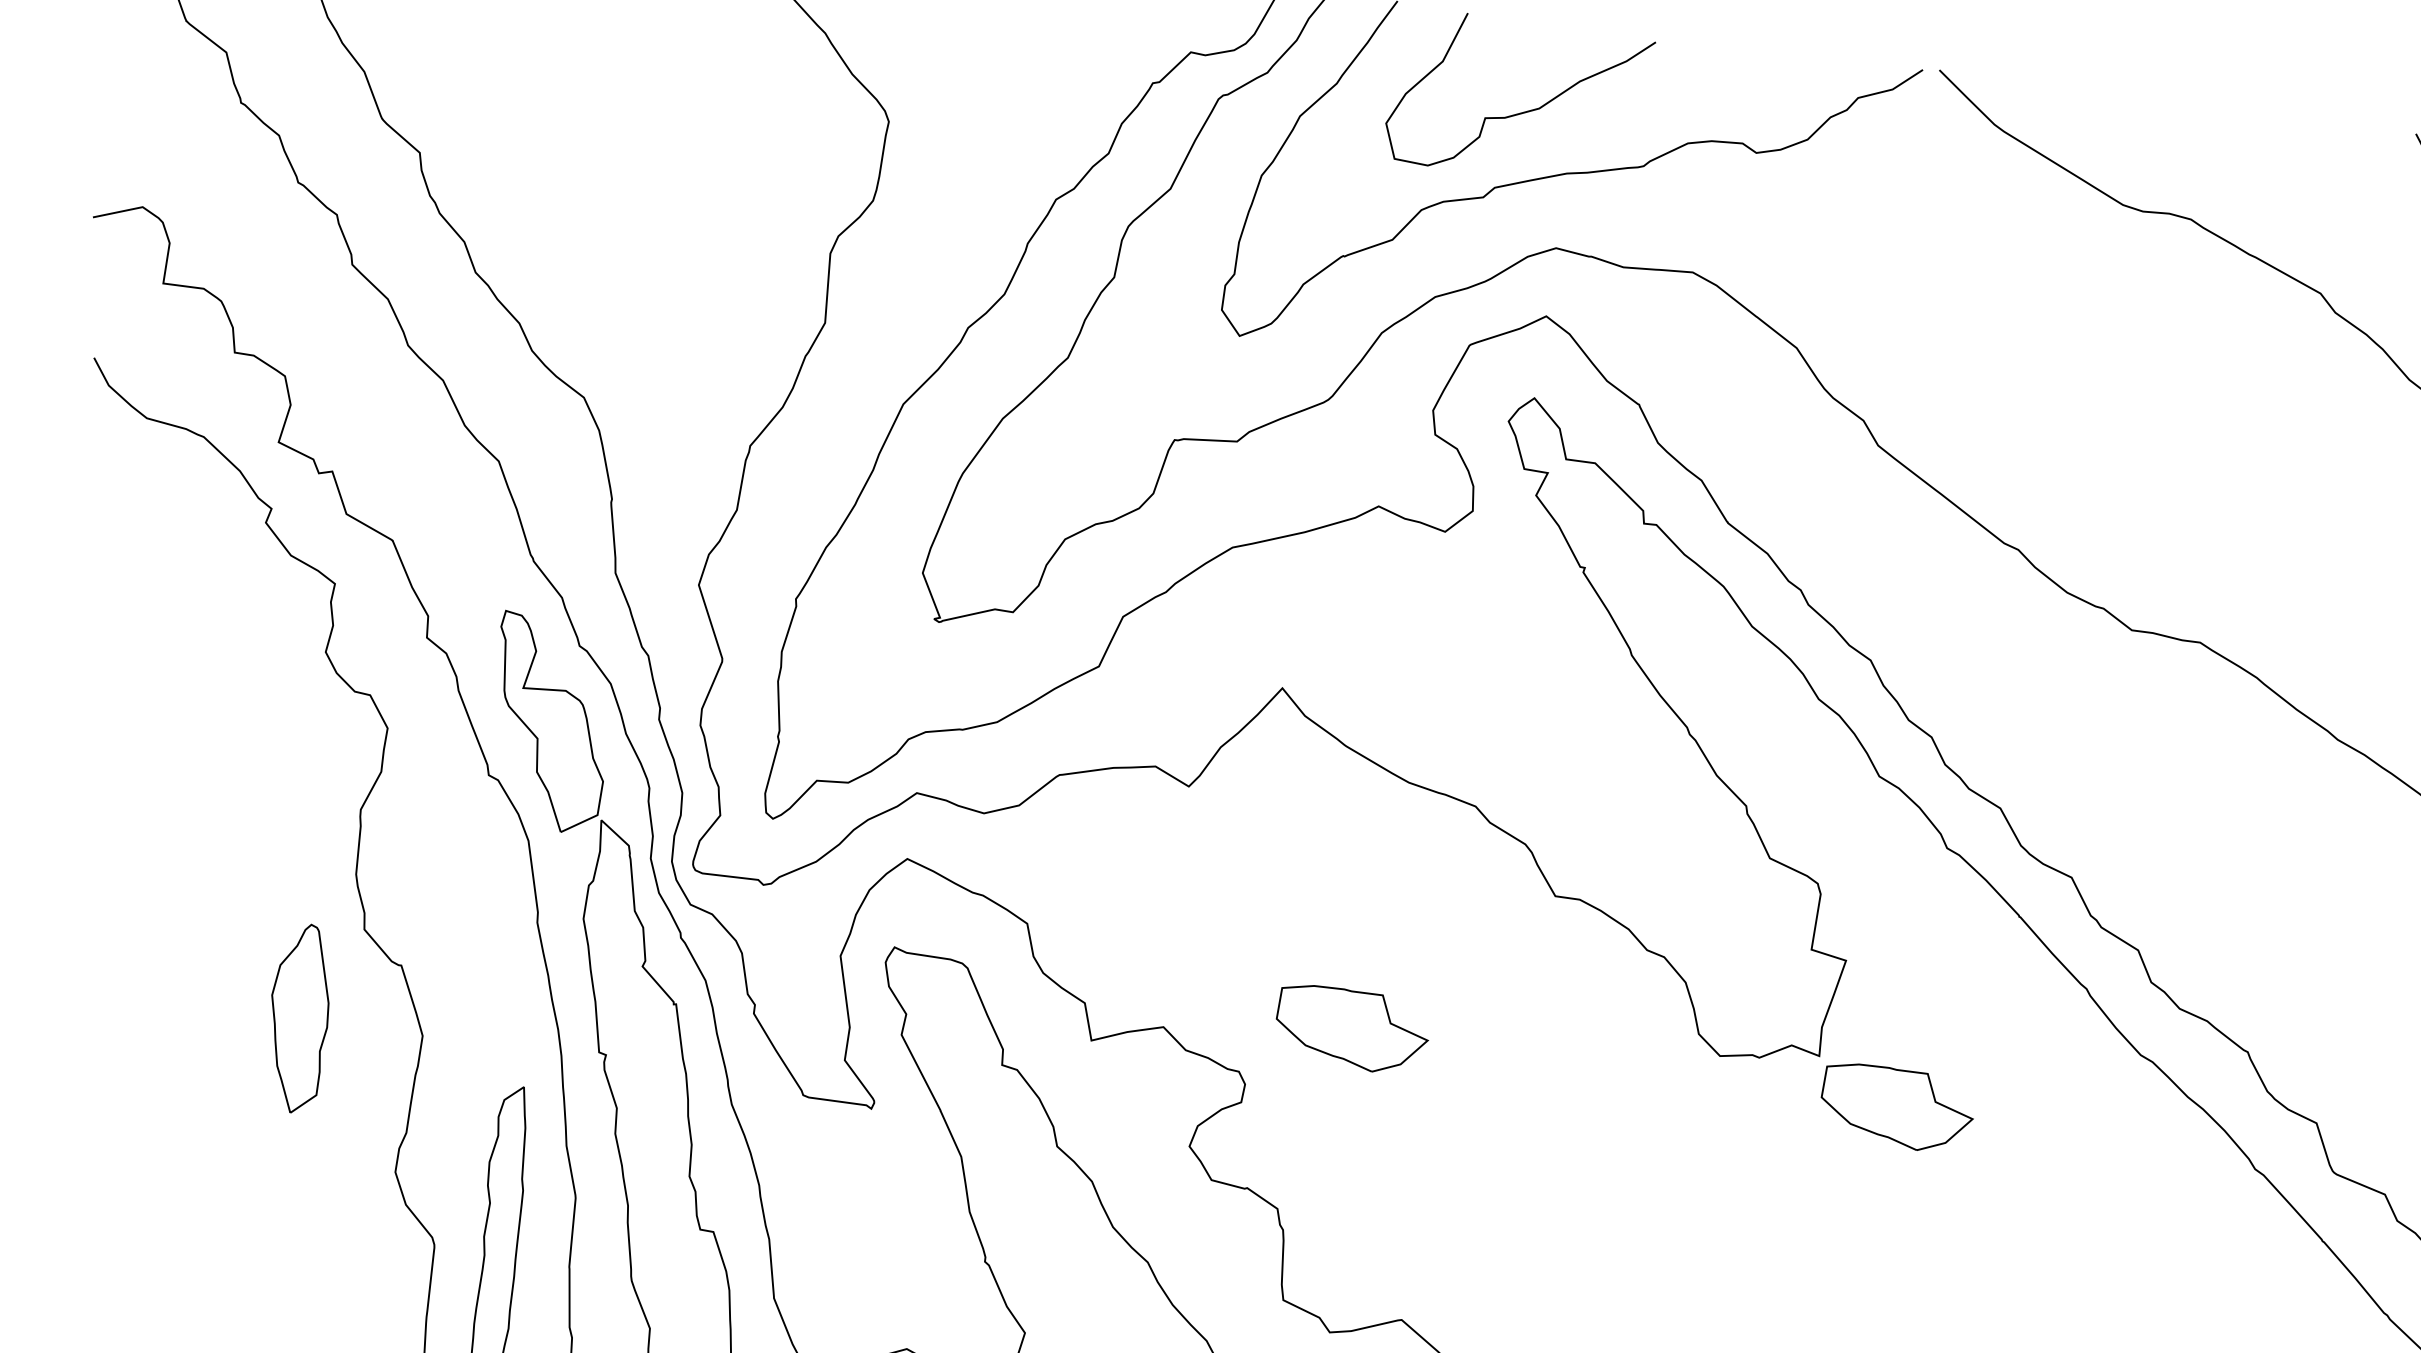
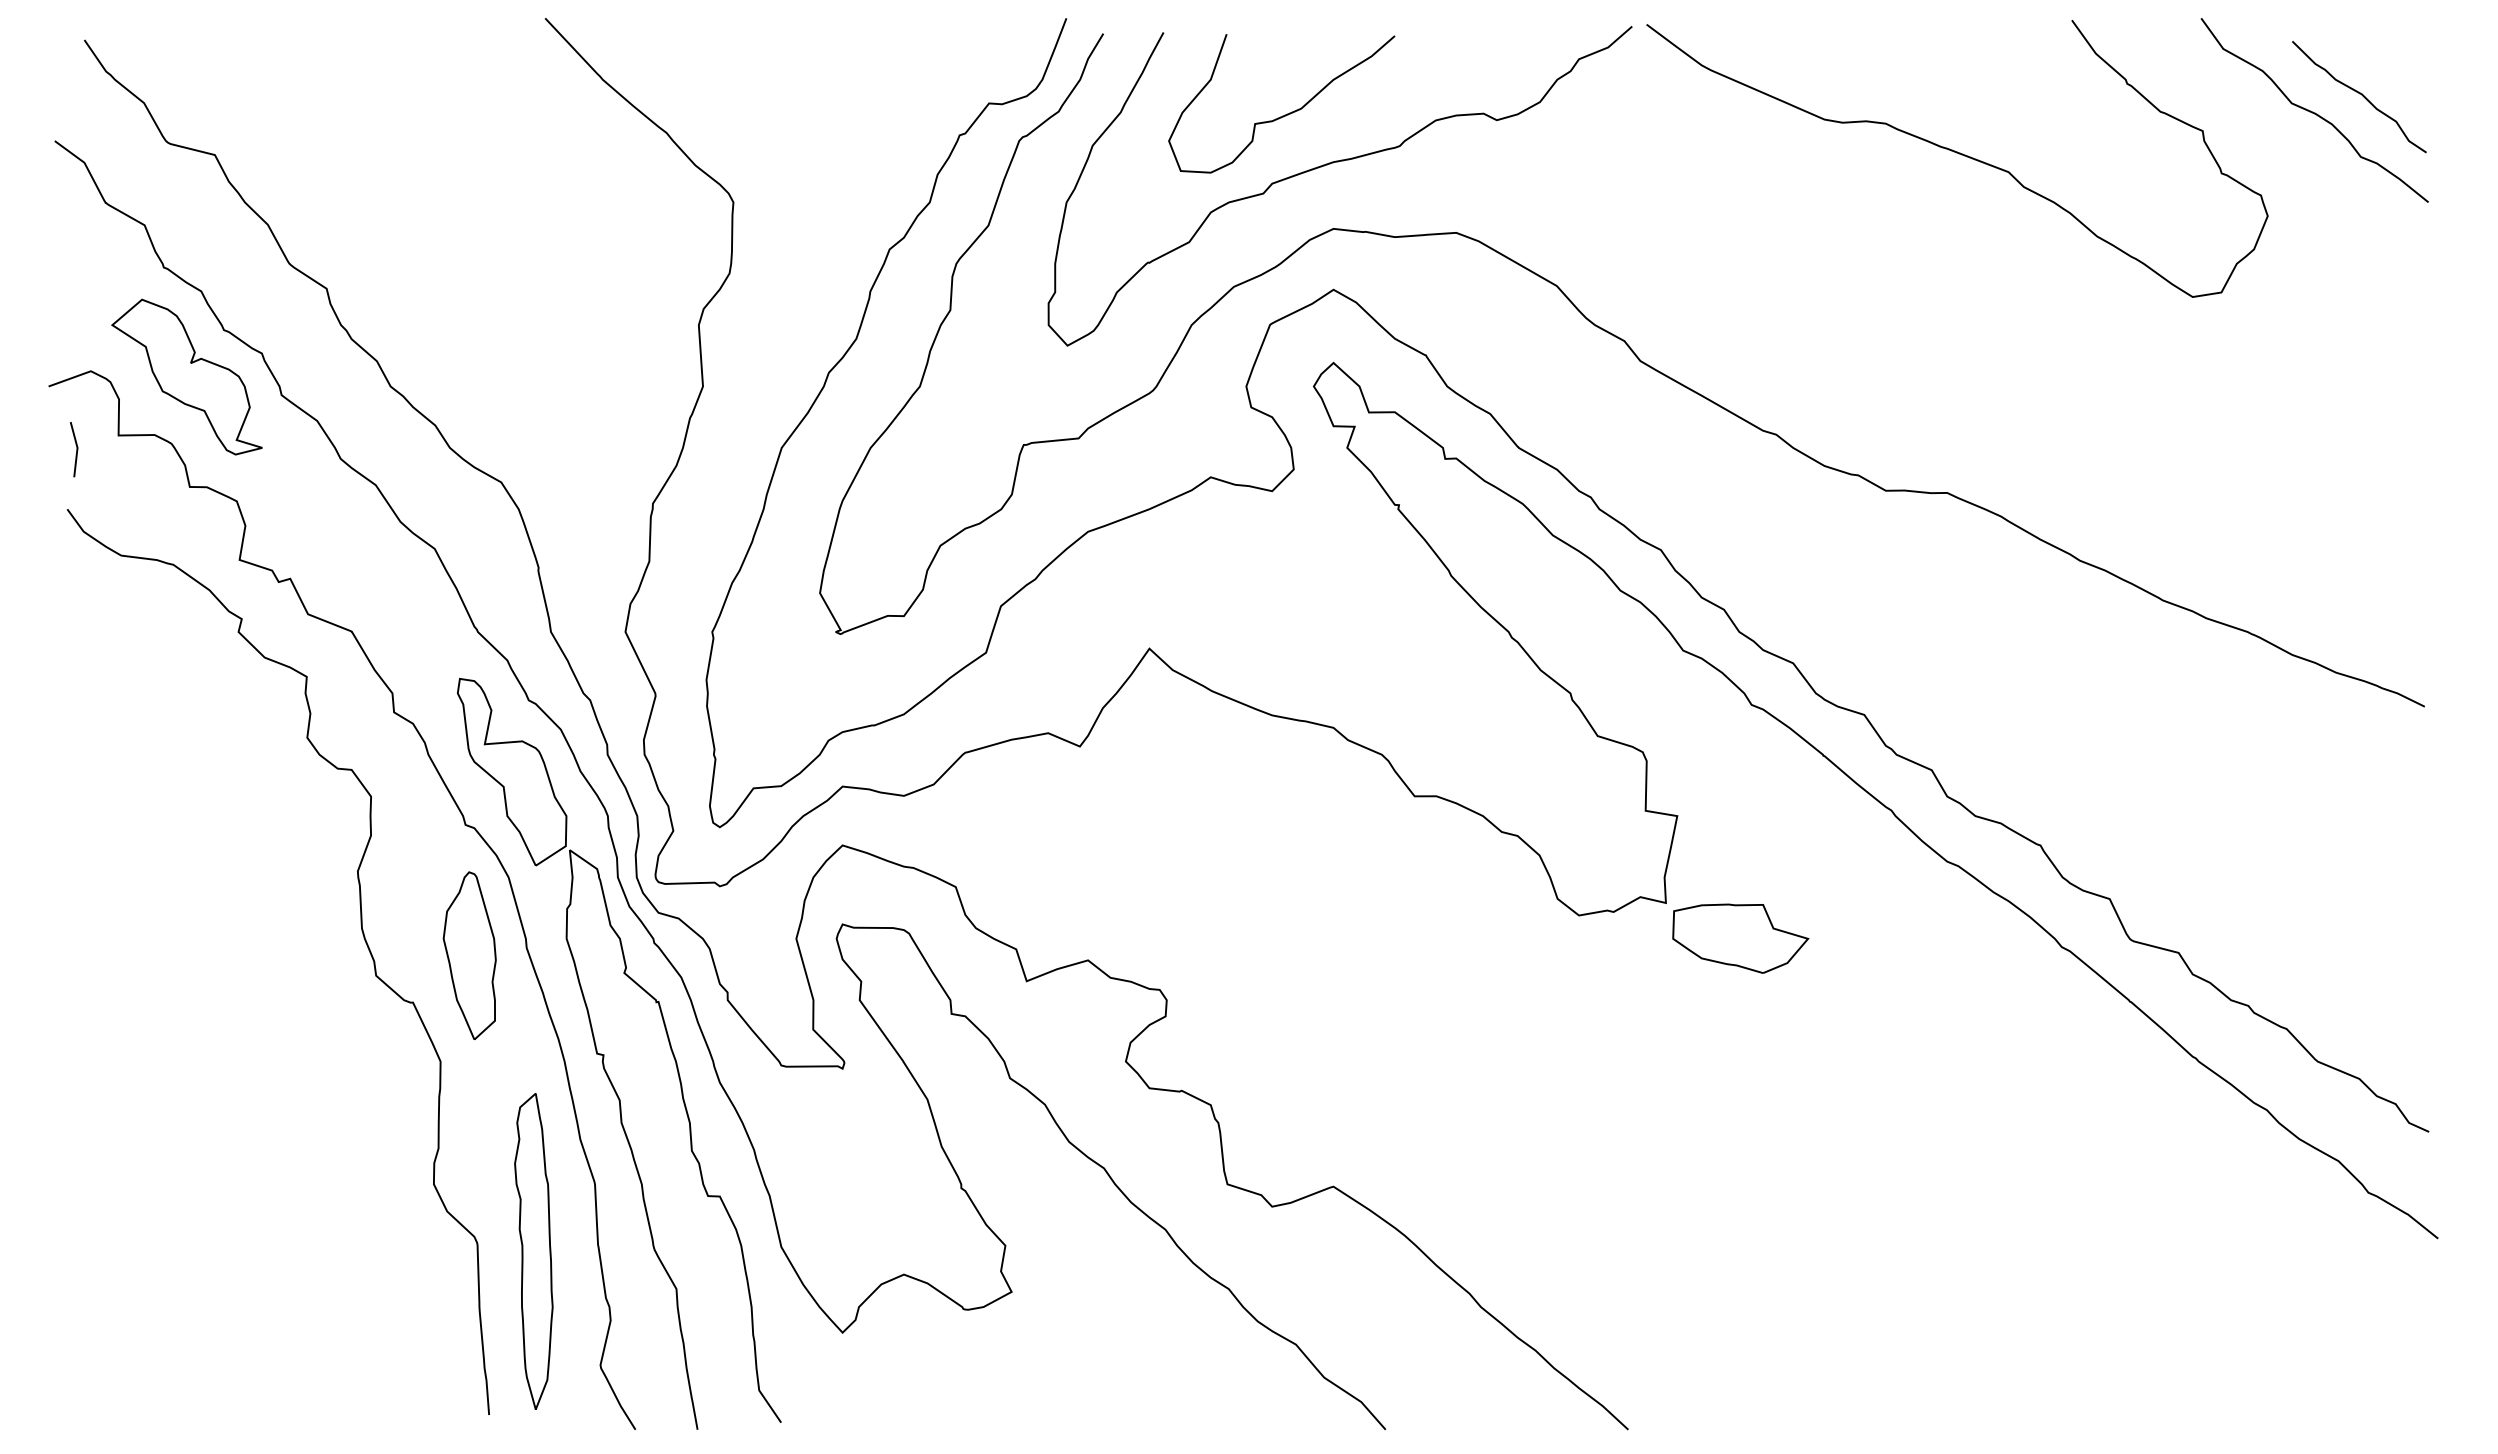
part: (248, 228) -> (186, 376), added
line: (113, 292) -> (76, 449), added
part: (298, 1017) -> (469, 955), moved
part: (1352, 1029) -> (1253, 938), removed

